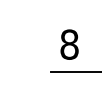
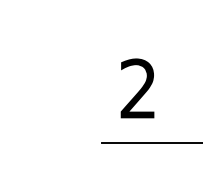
text: (69, 44) -> (138, 88), 8 -> 2

